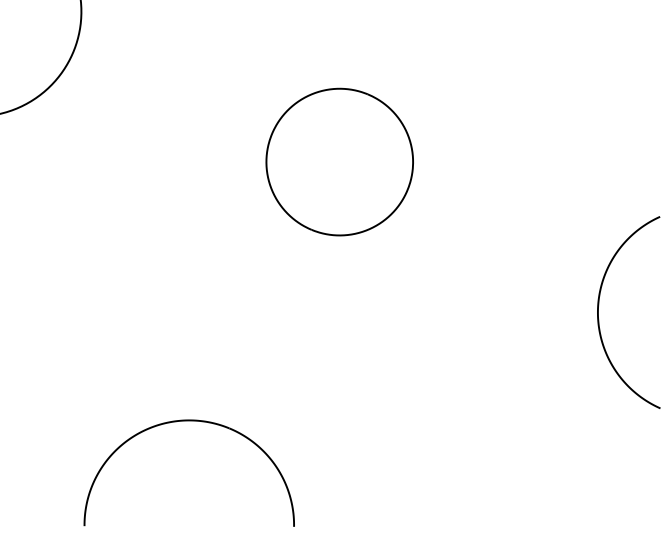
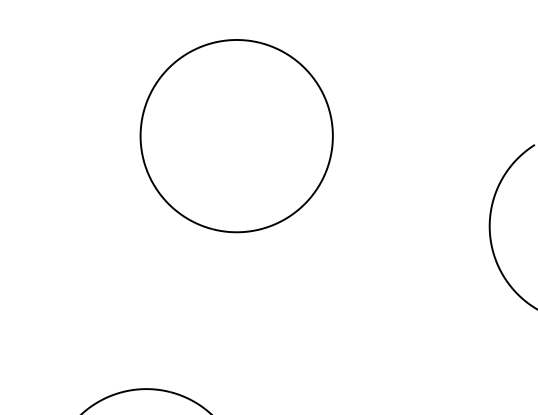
part: (339, 161) -> (236, 135), size x1.43

